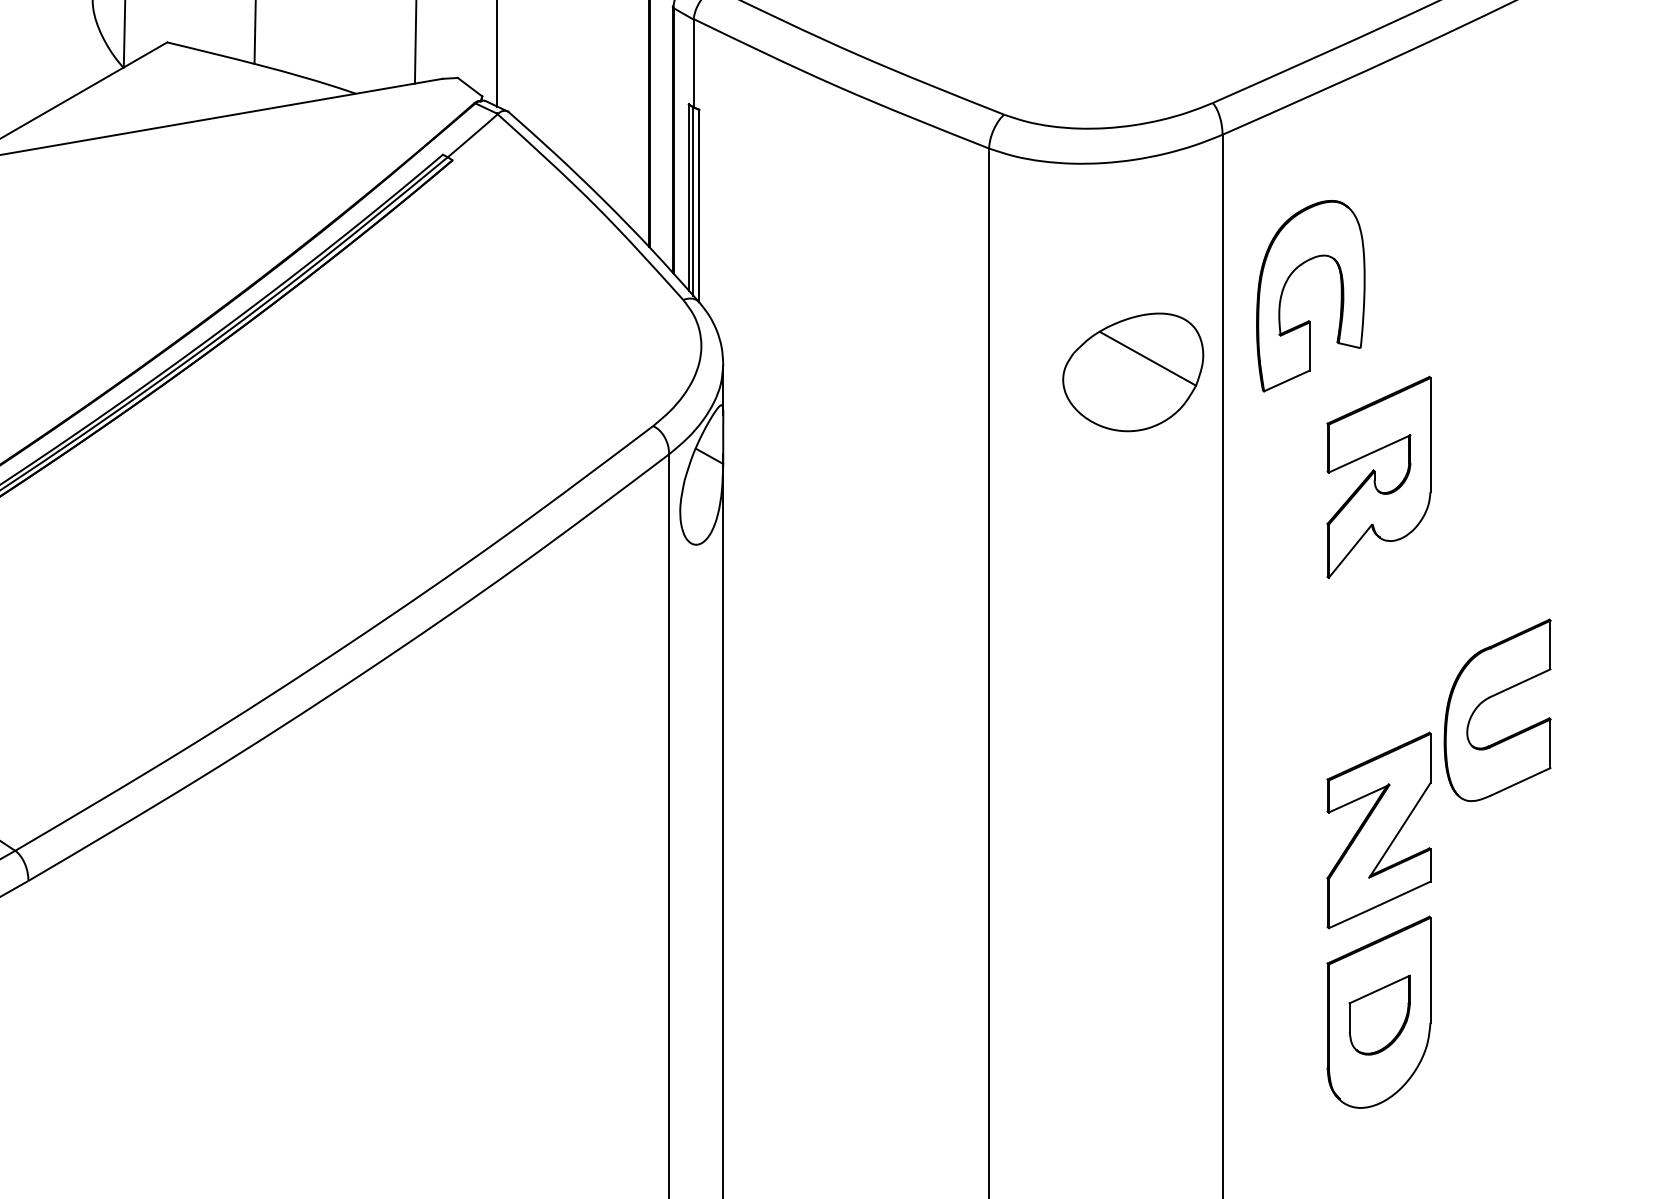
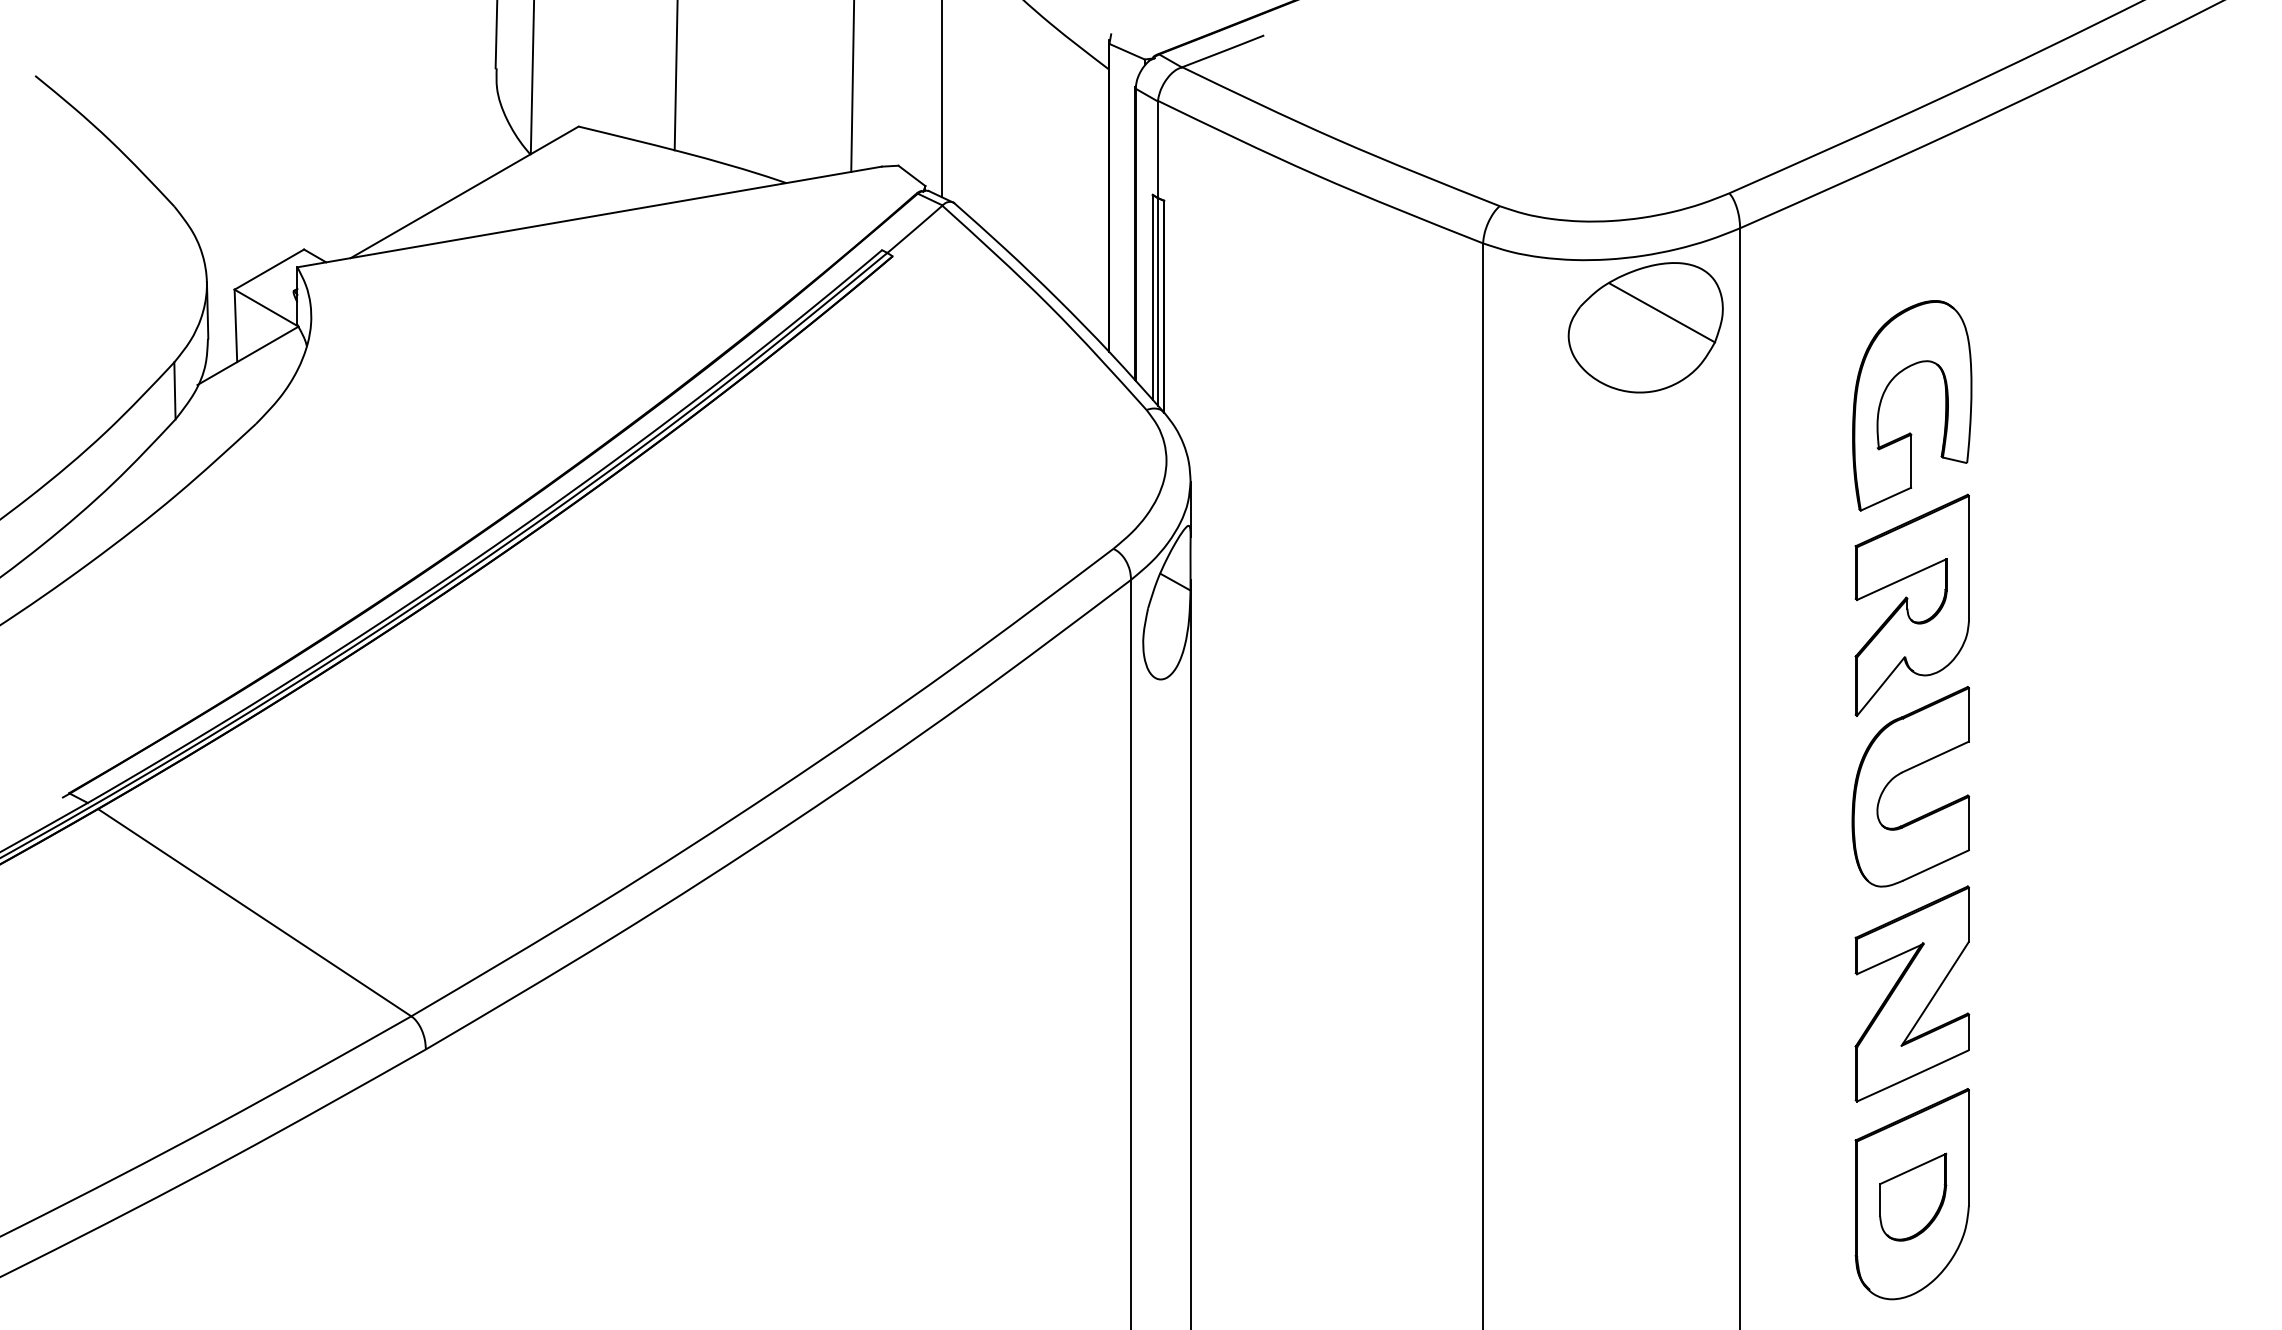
part: (1309, 320) -> (1910, 432), moved
part: (1132, 372) -> (1645, 327), moved
part: (1491, 697) -> (1904, 772), moved

